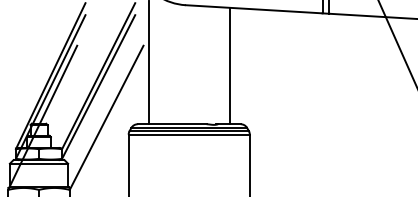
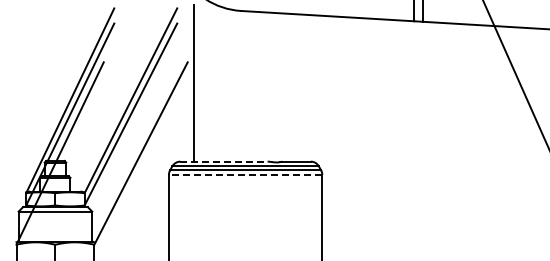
line: (230, 65) -> (297, 87), removed
line: (172, 124) -> (224, 161), solid -> dashed
line: (189, 134) -> (245, 174), solid -> dashed

